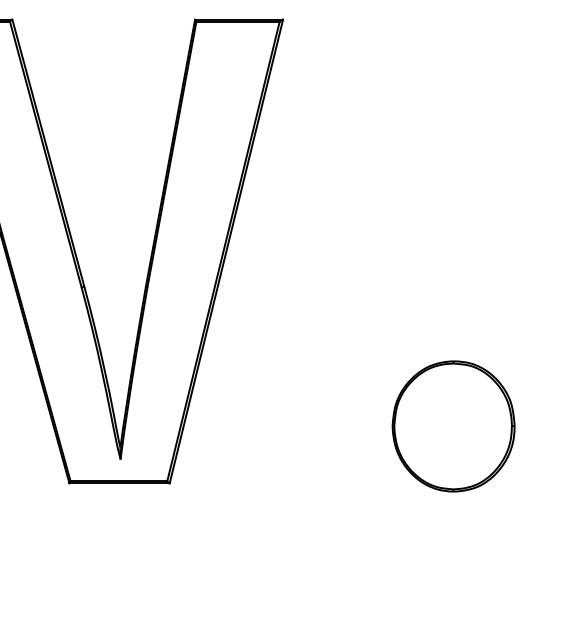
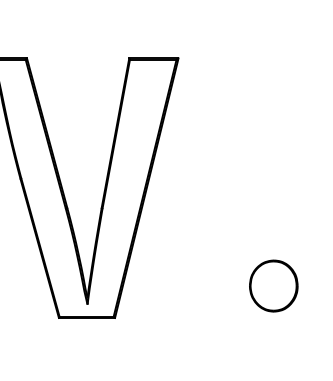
part: (452, 425) -> (273, 285), size x0.7

